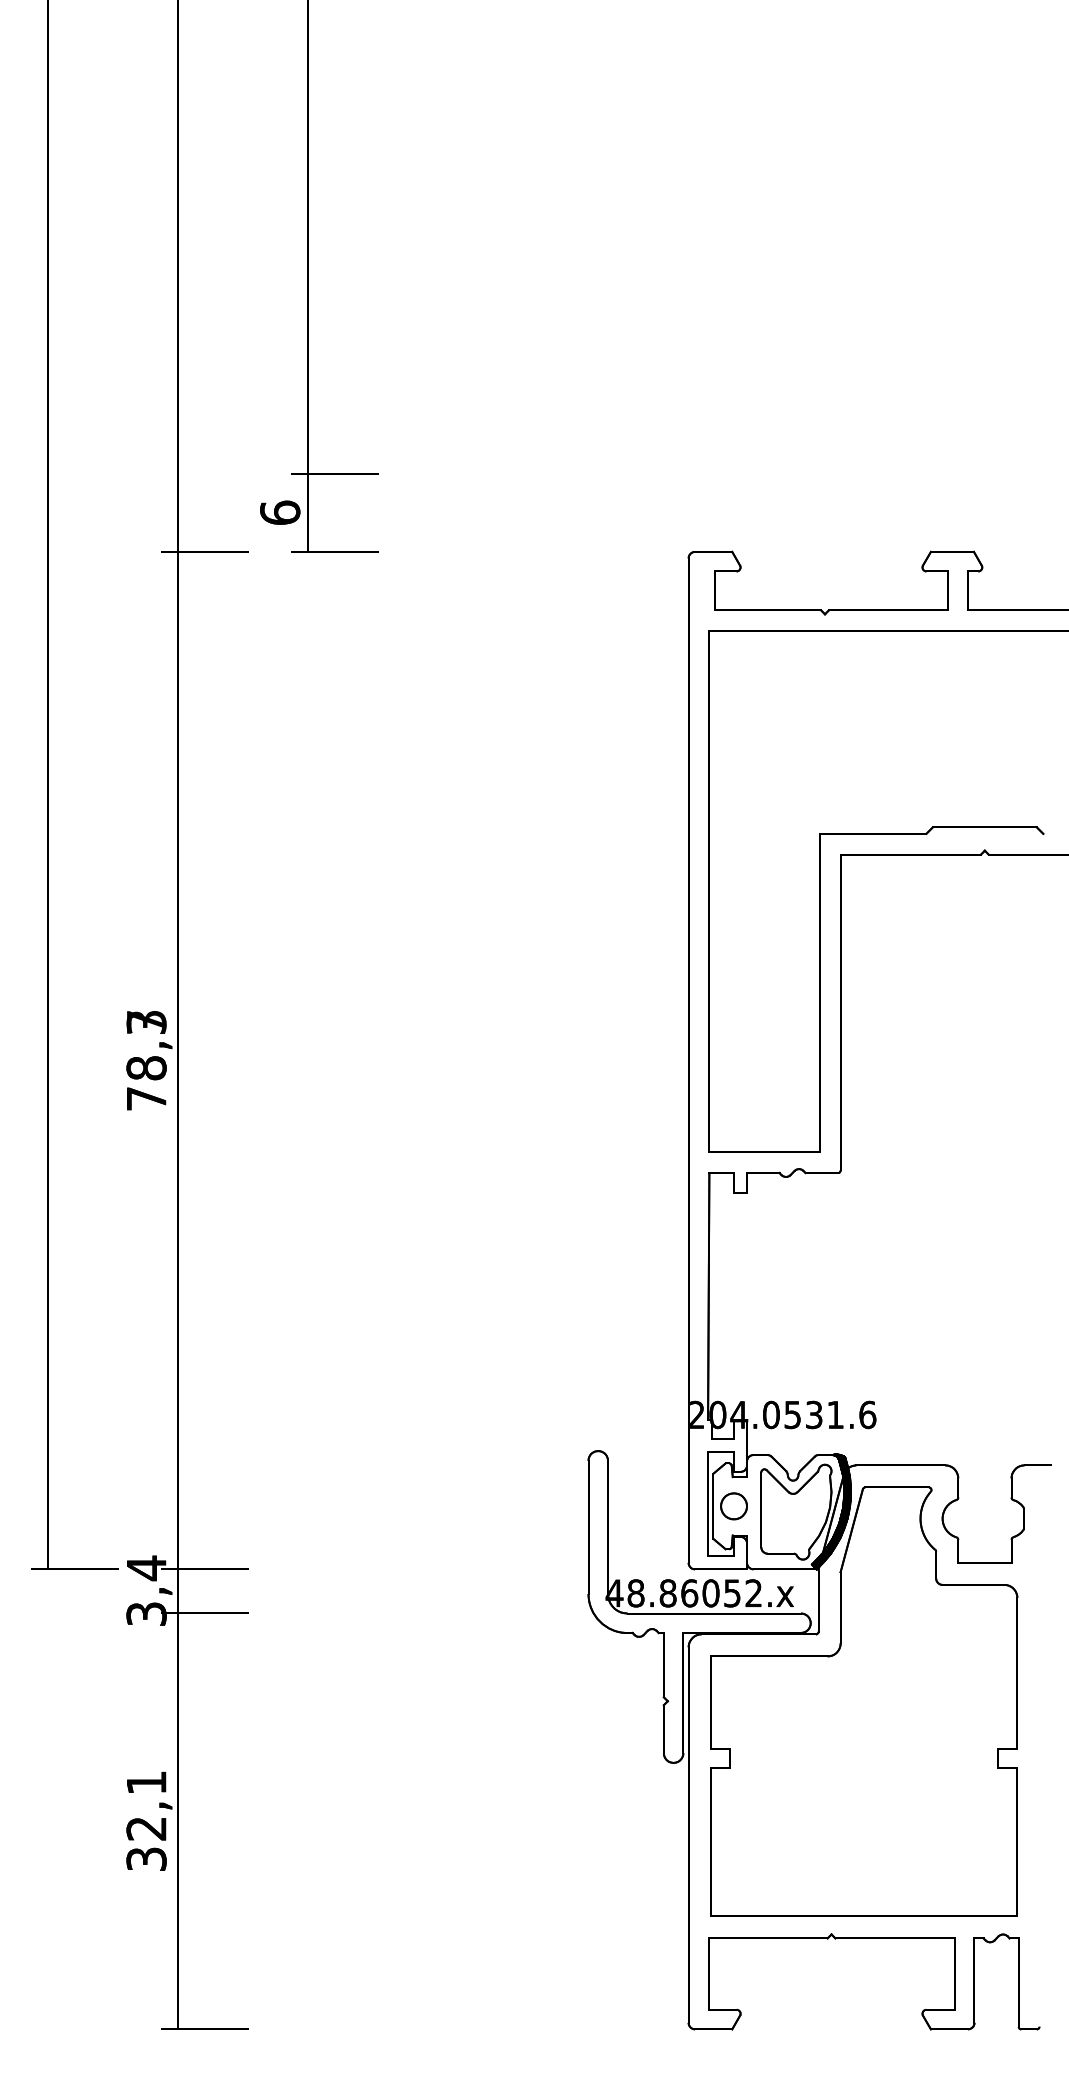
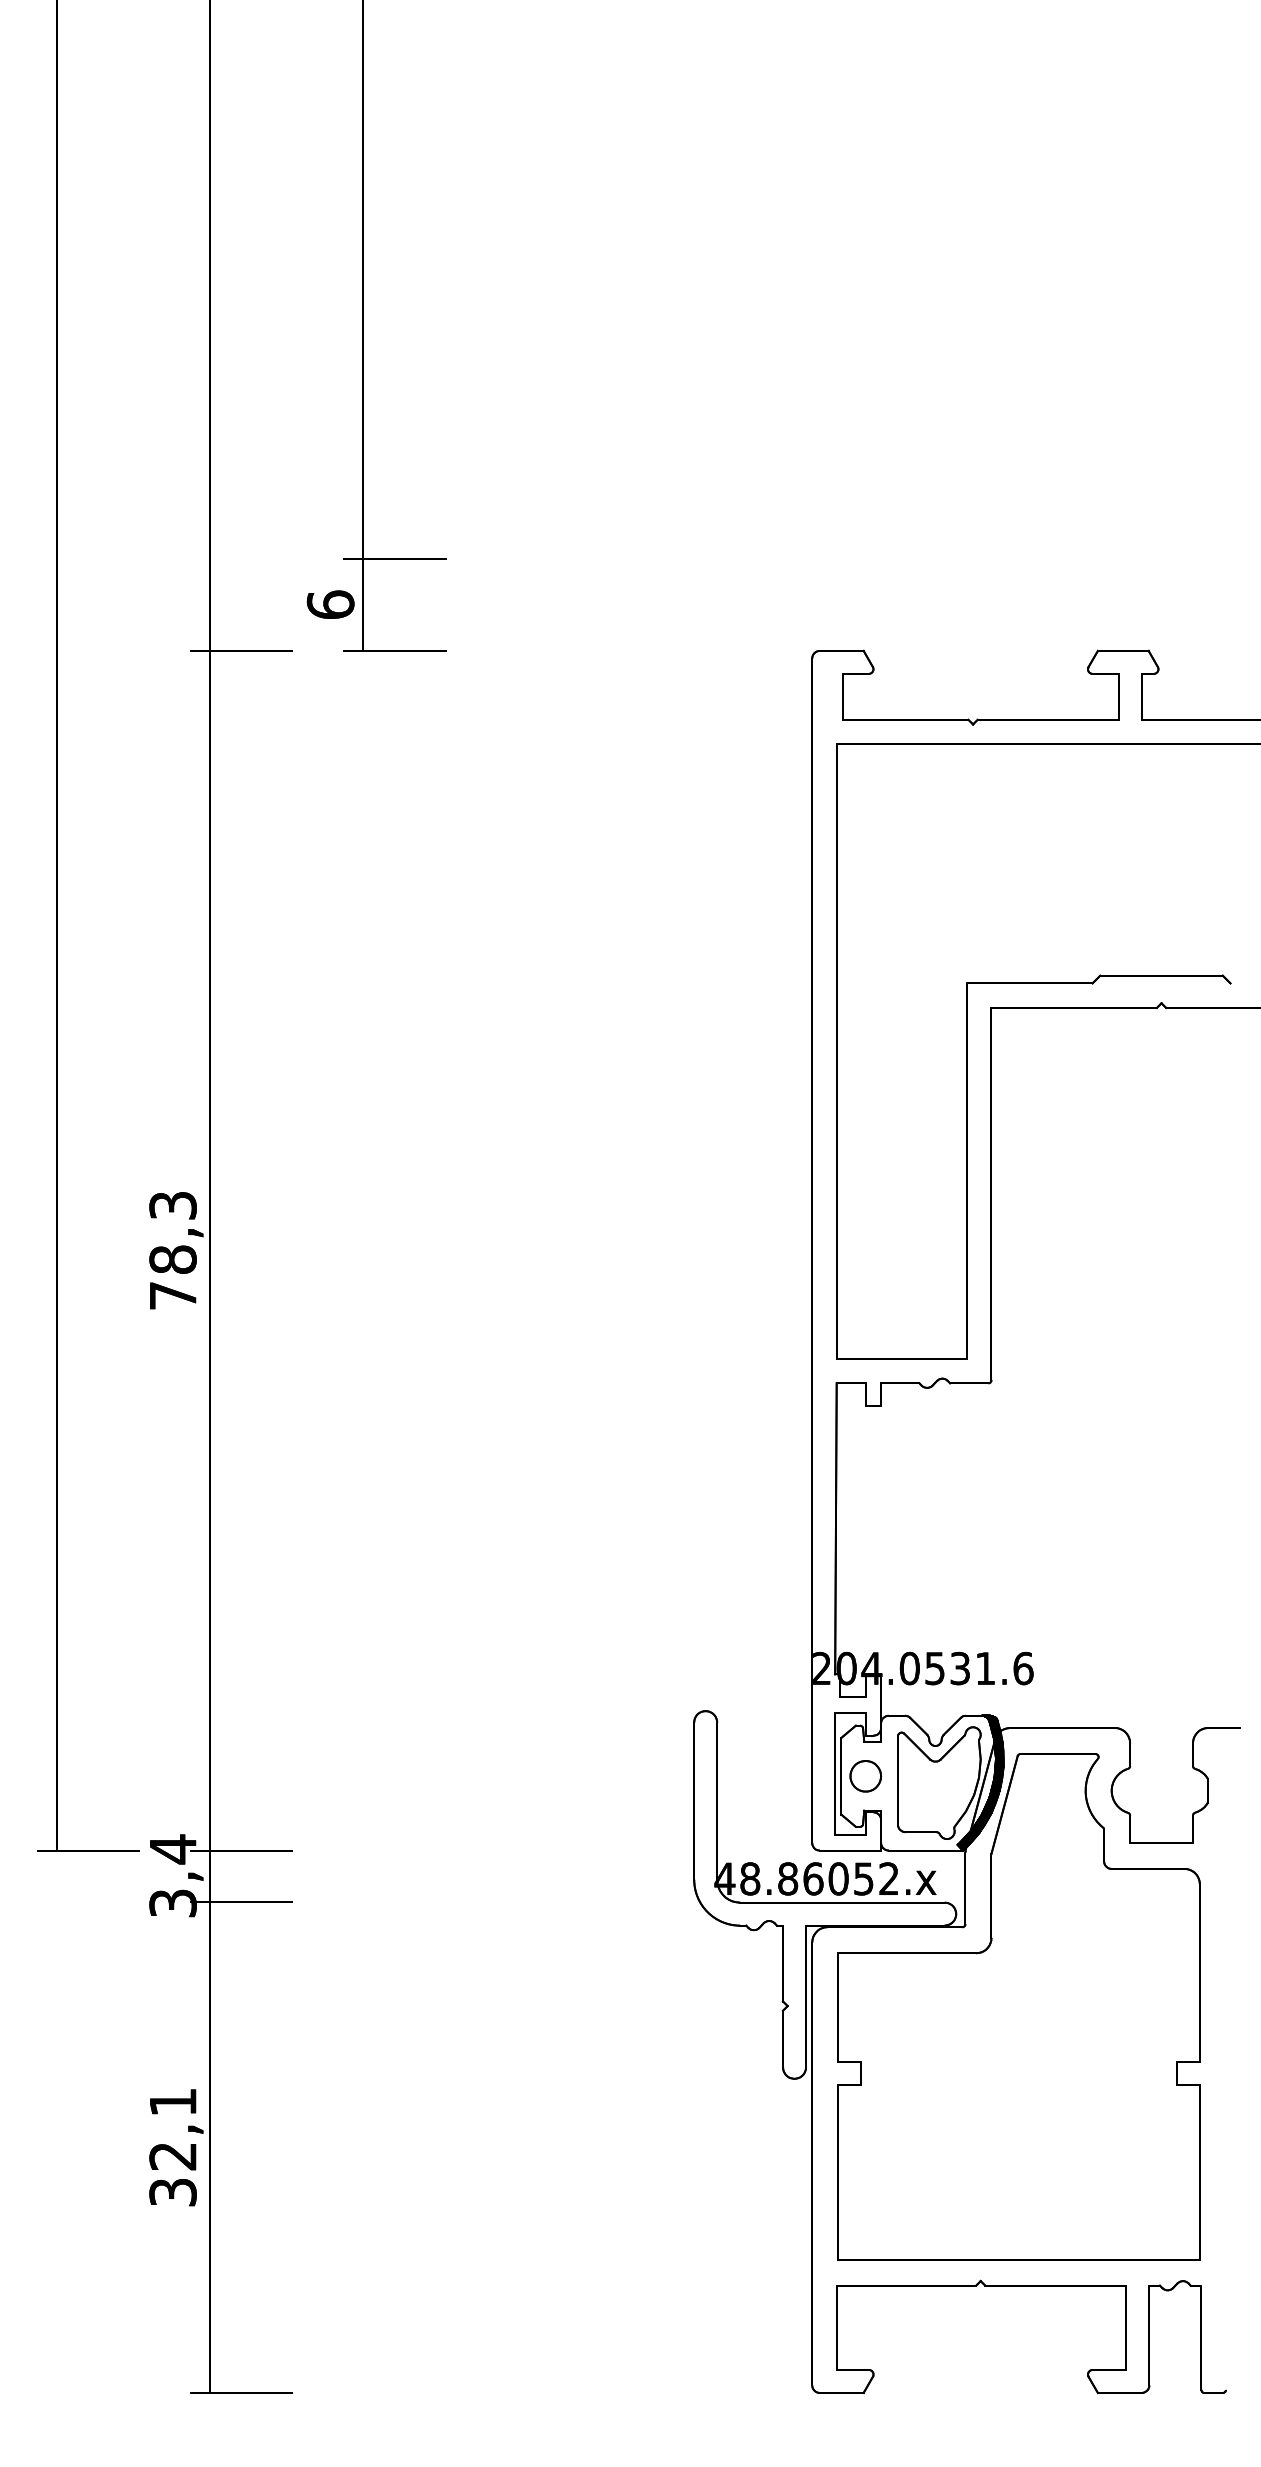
text: (146, 1022) -> (172, 1205), 78,7 -> 78,3

